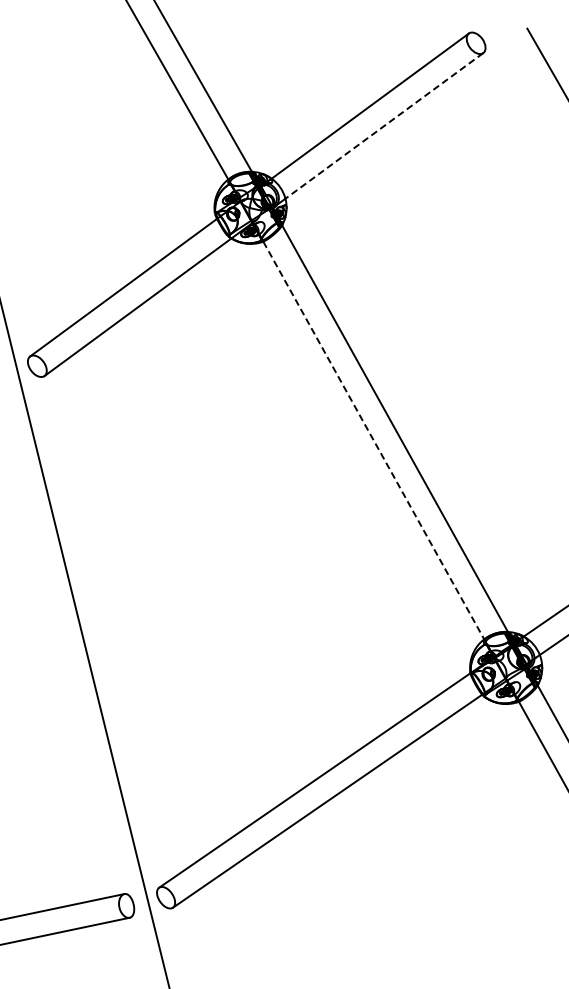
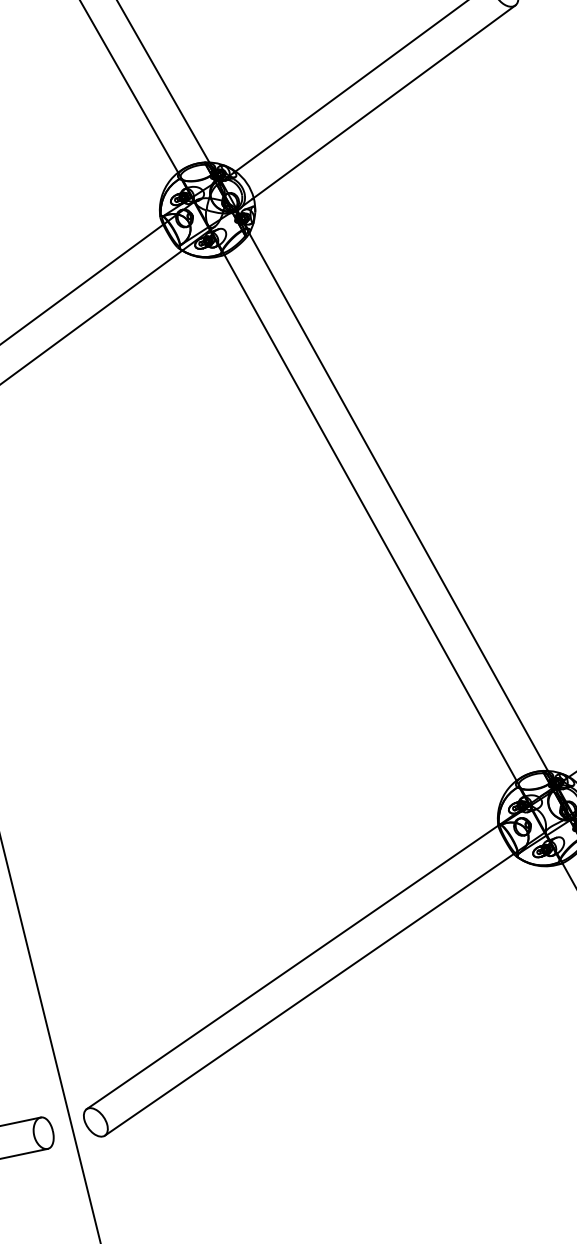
line: (383, 126) -> (383, 102), dashed -> solid
line: (374, 440) -> (371, 517), dashed -> solid

